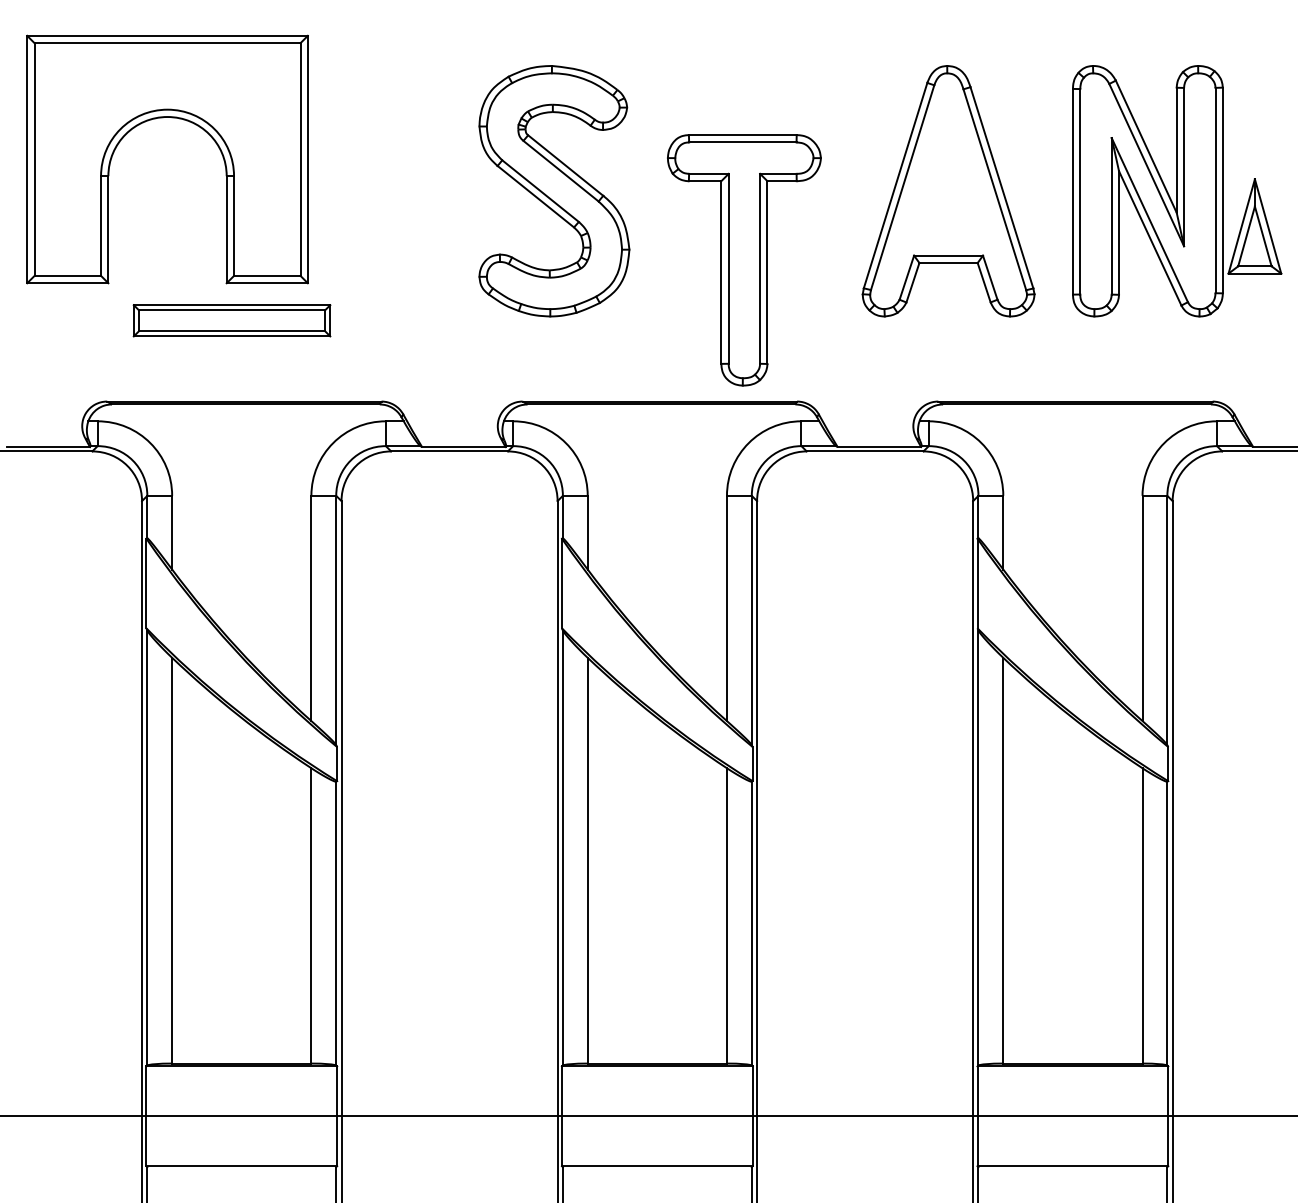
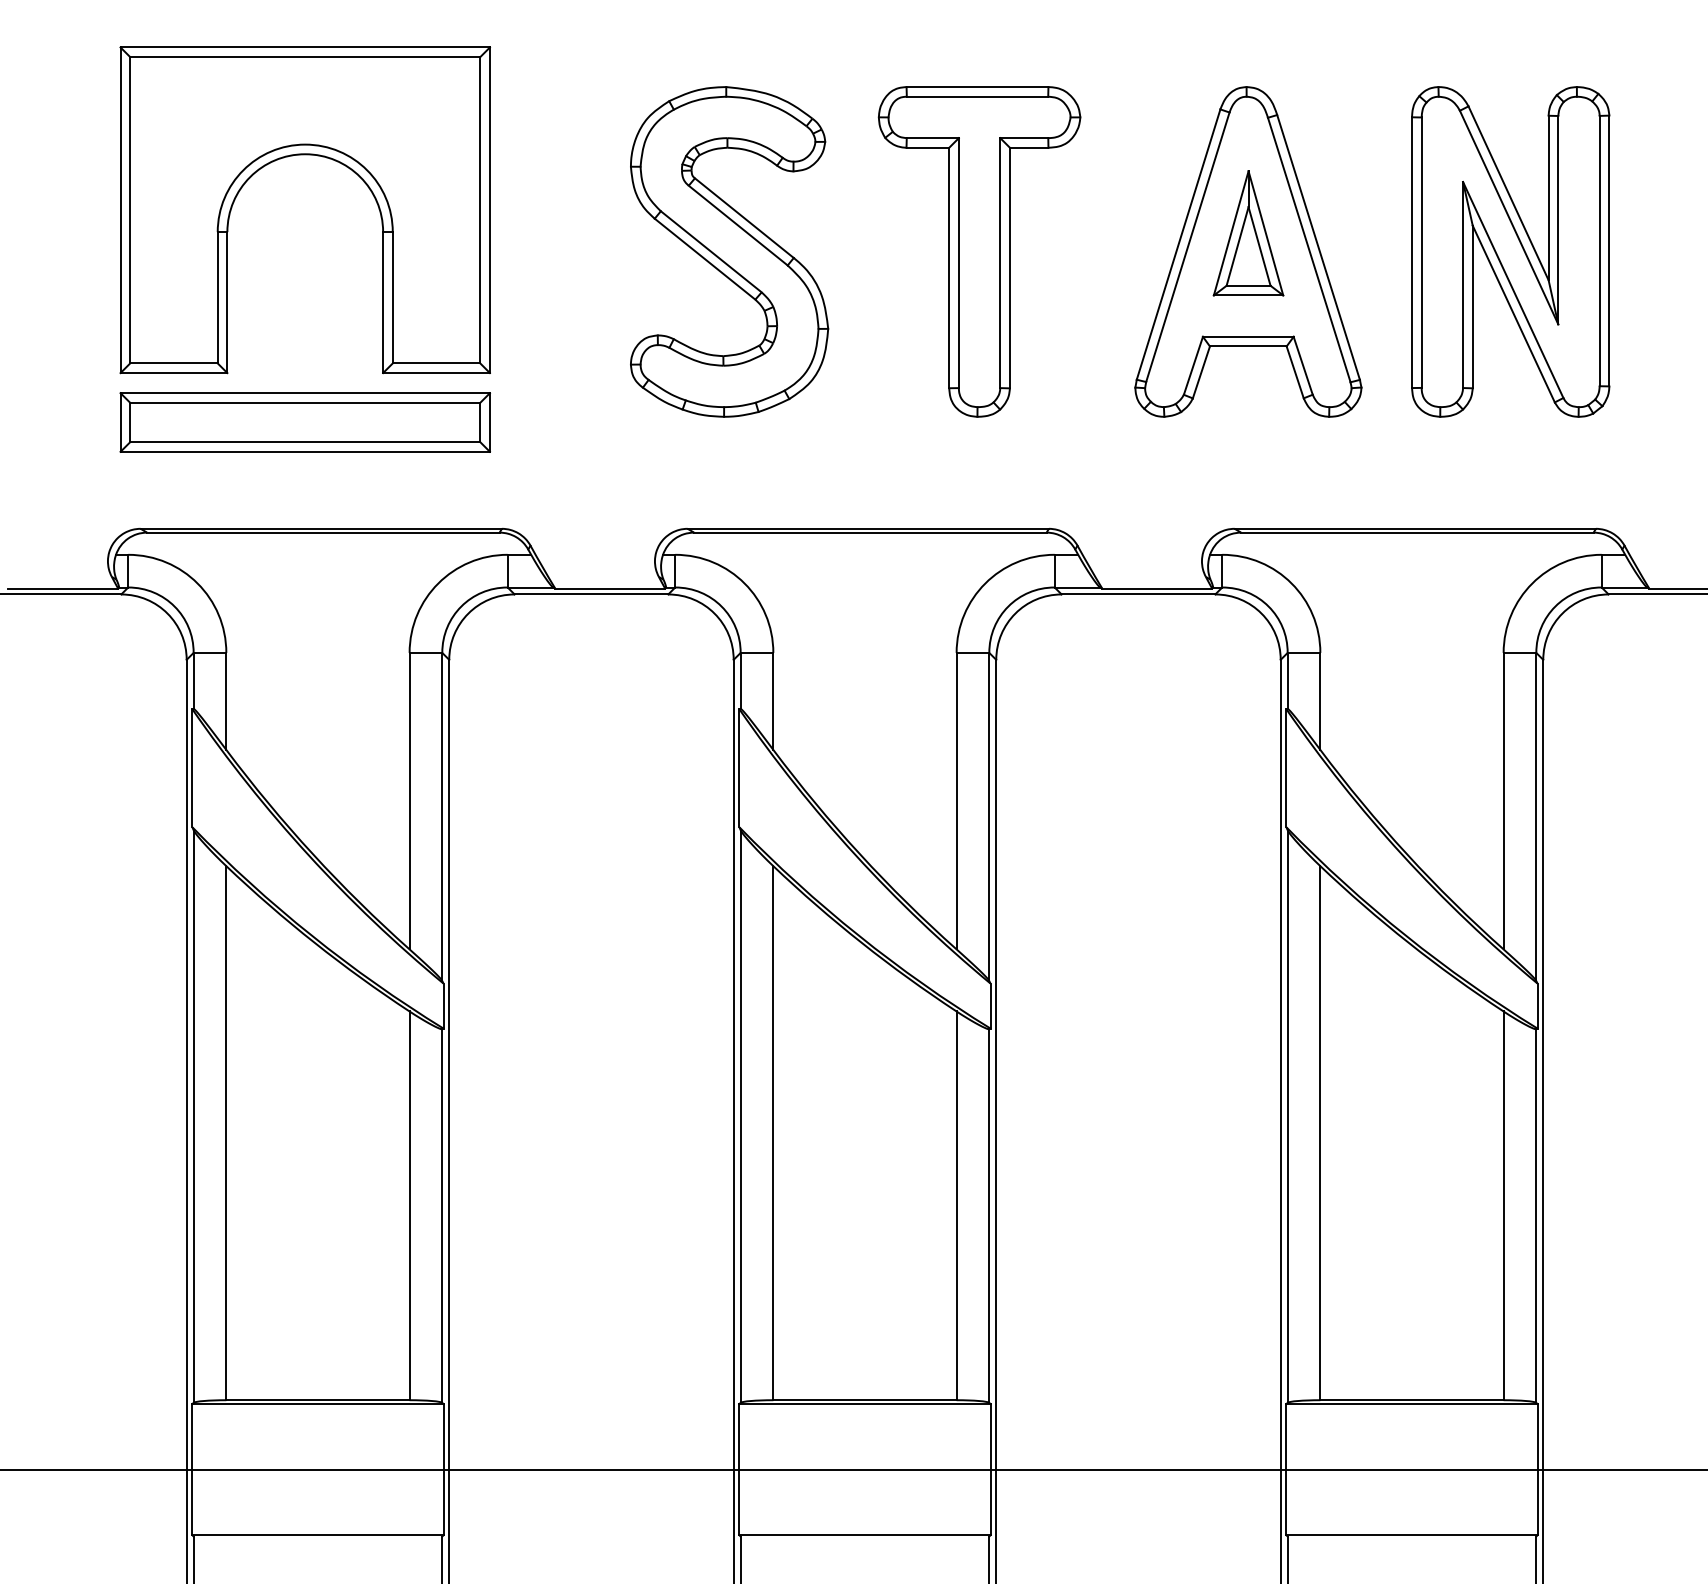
part: (166, 117) -> (304, 155), moved
part: (1254, 226) -> (1248, 233), moved
part: (744, 260) -> (979, 251), moved
part: (231, 320) -> (304, 422), size x1.43

